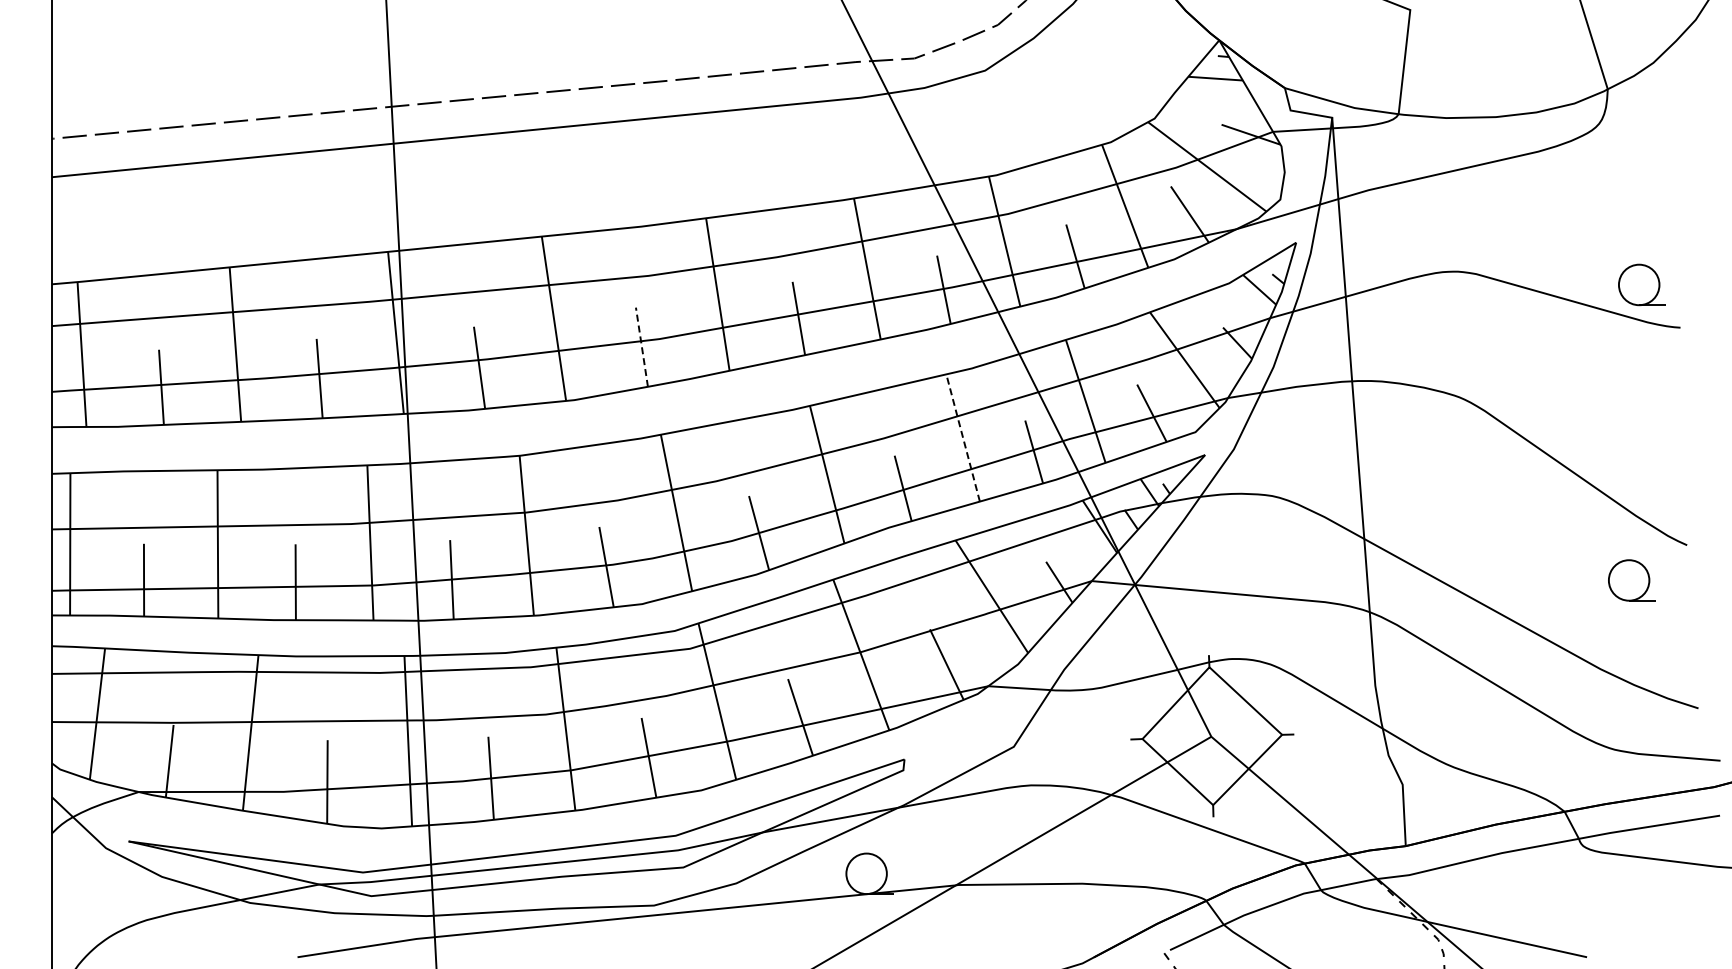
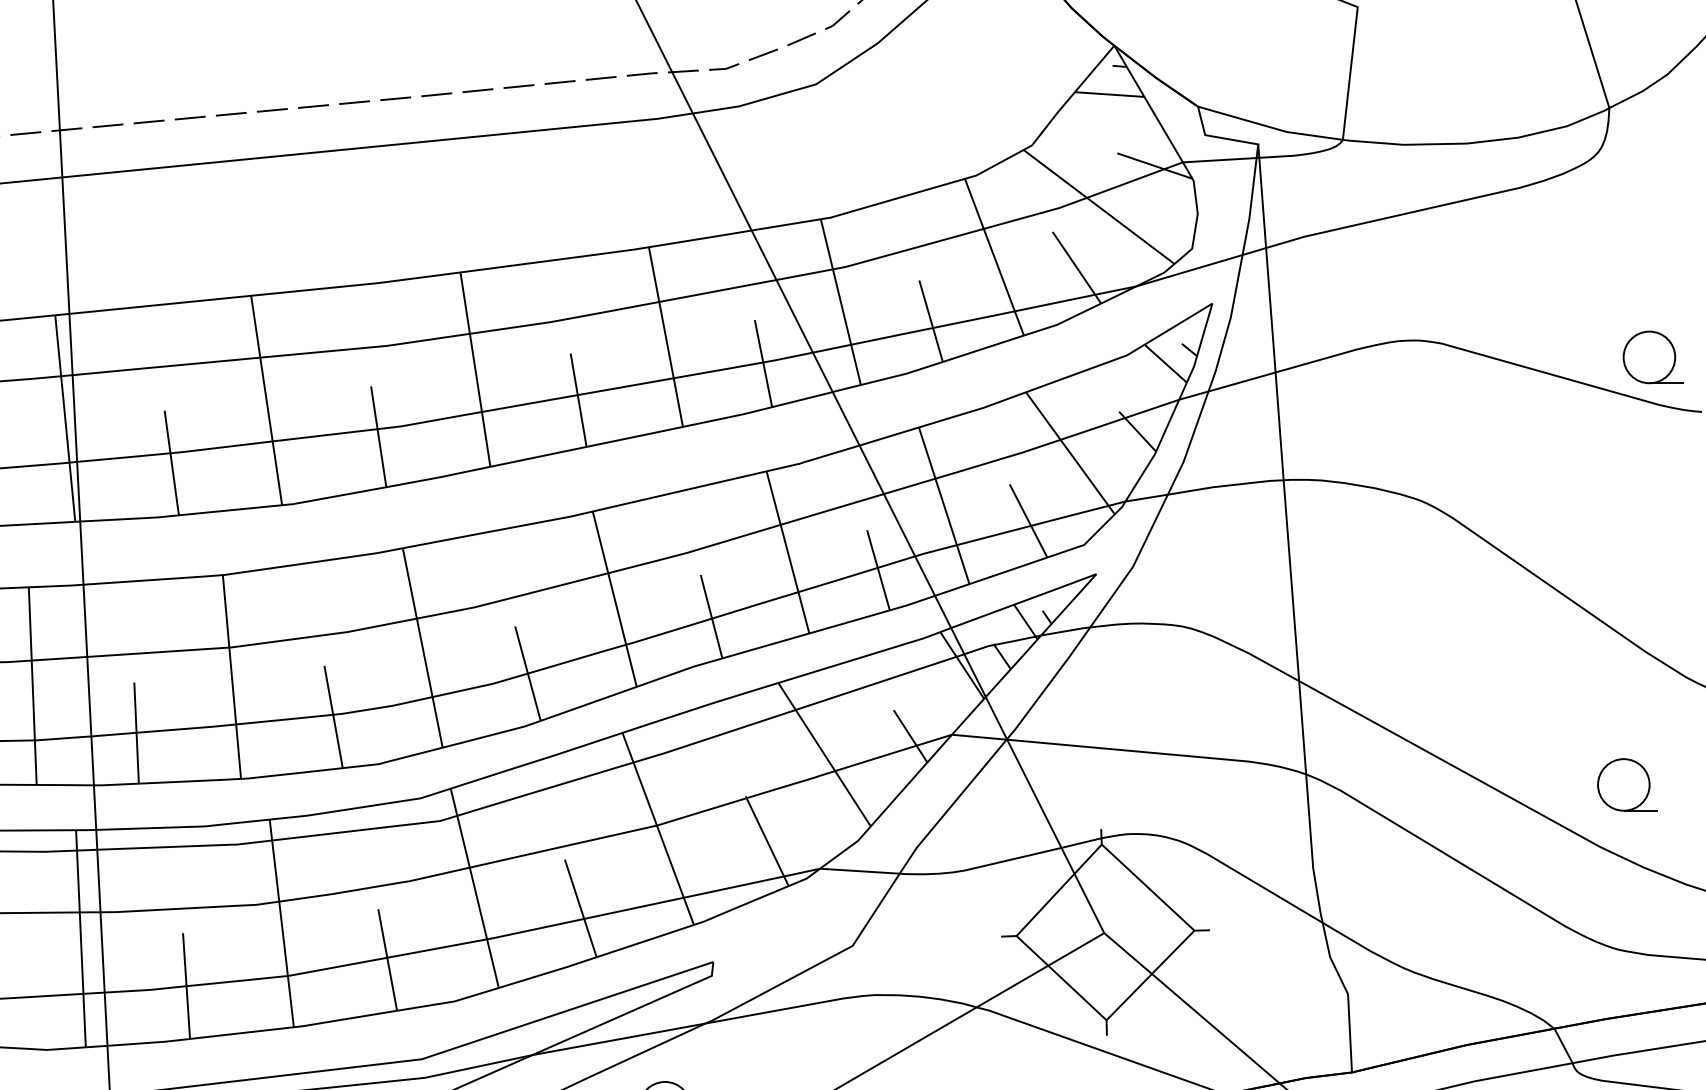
line: (641, 346) -> (378, 435), dashed -> solid
line: (963, 437) -> (788, 551), dashed -> solid
part: (1631, 580) -> (1626, 784), moved

